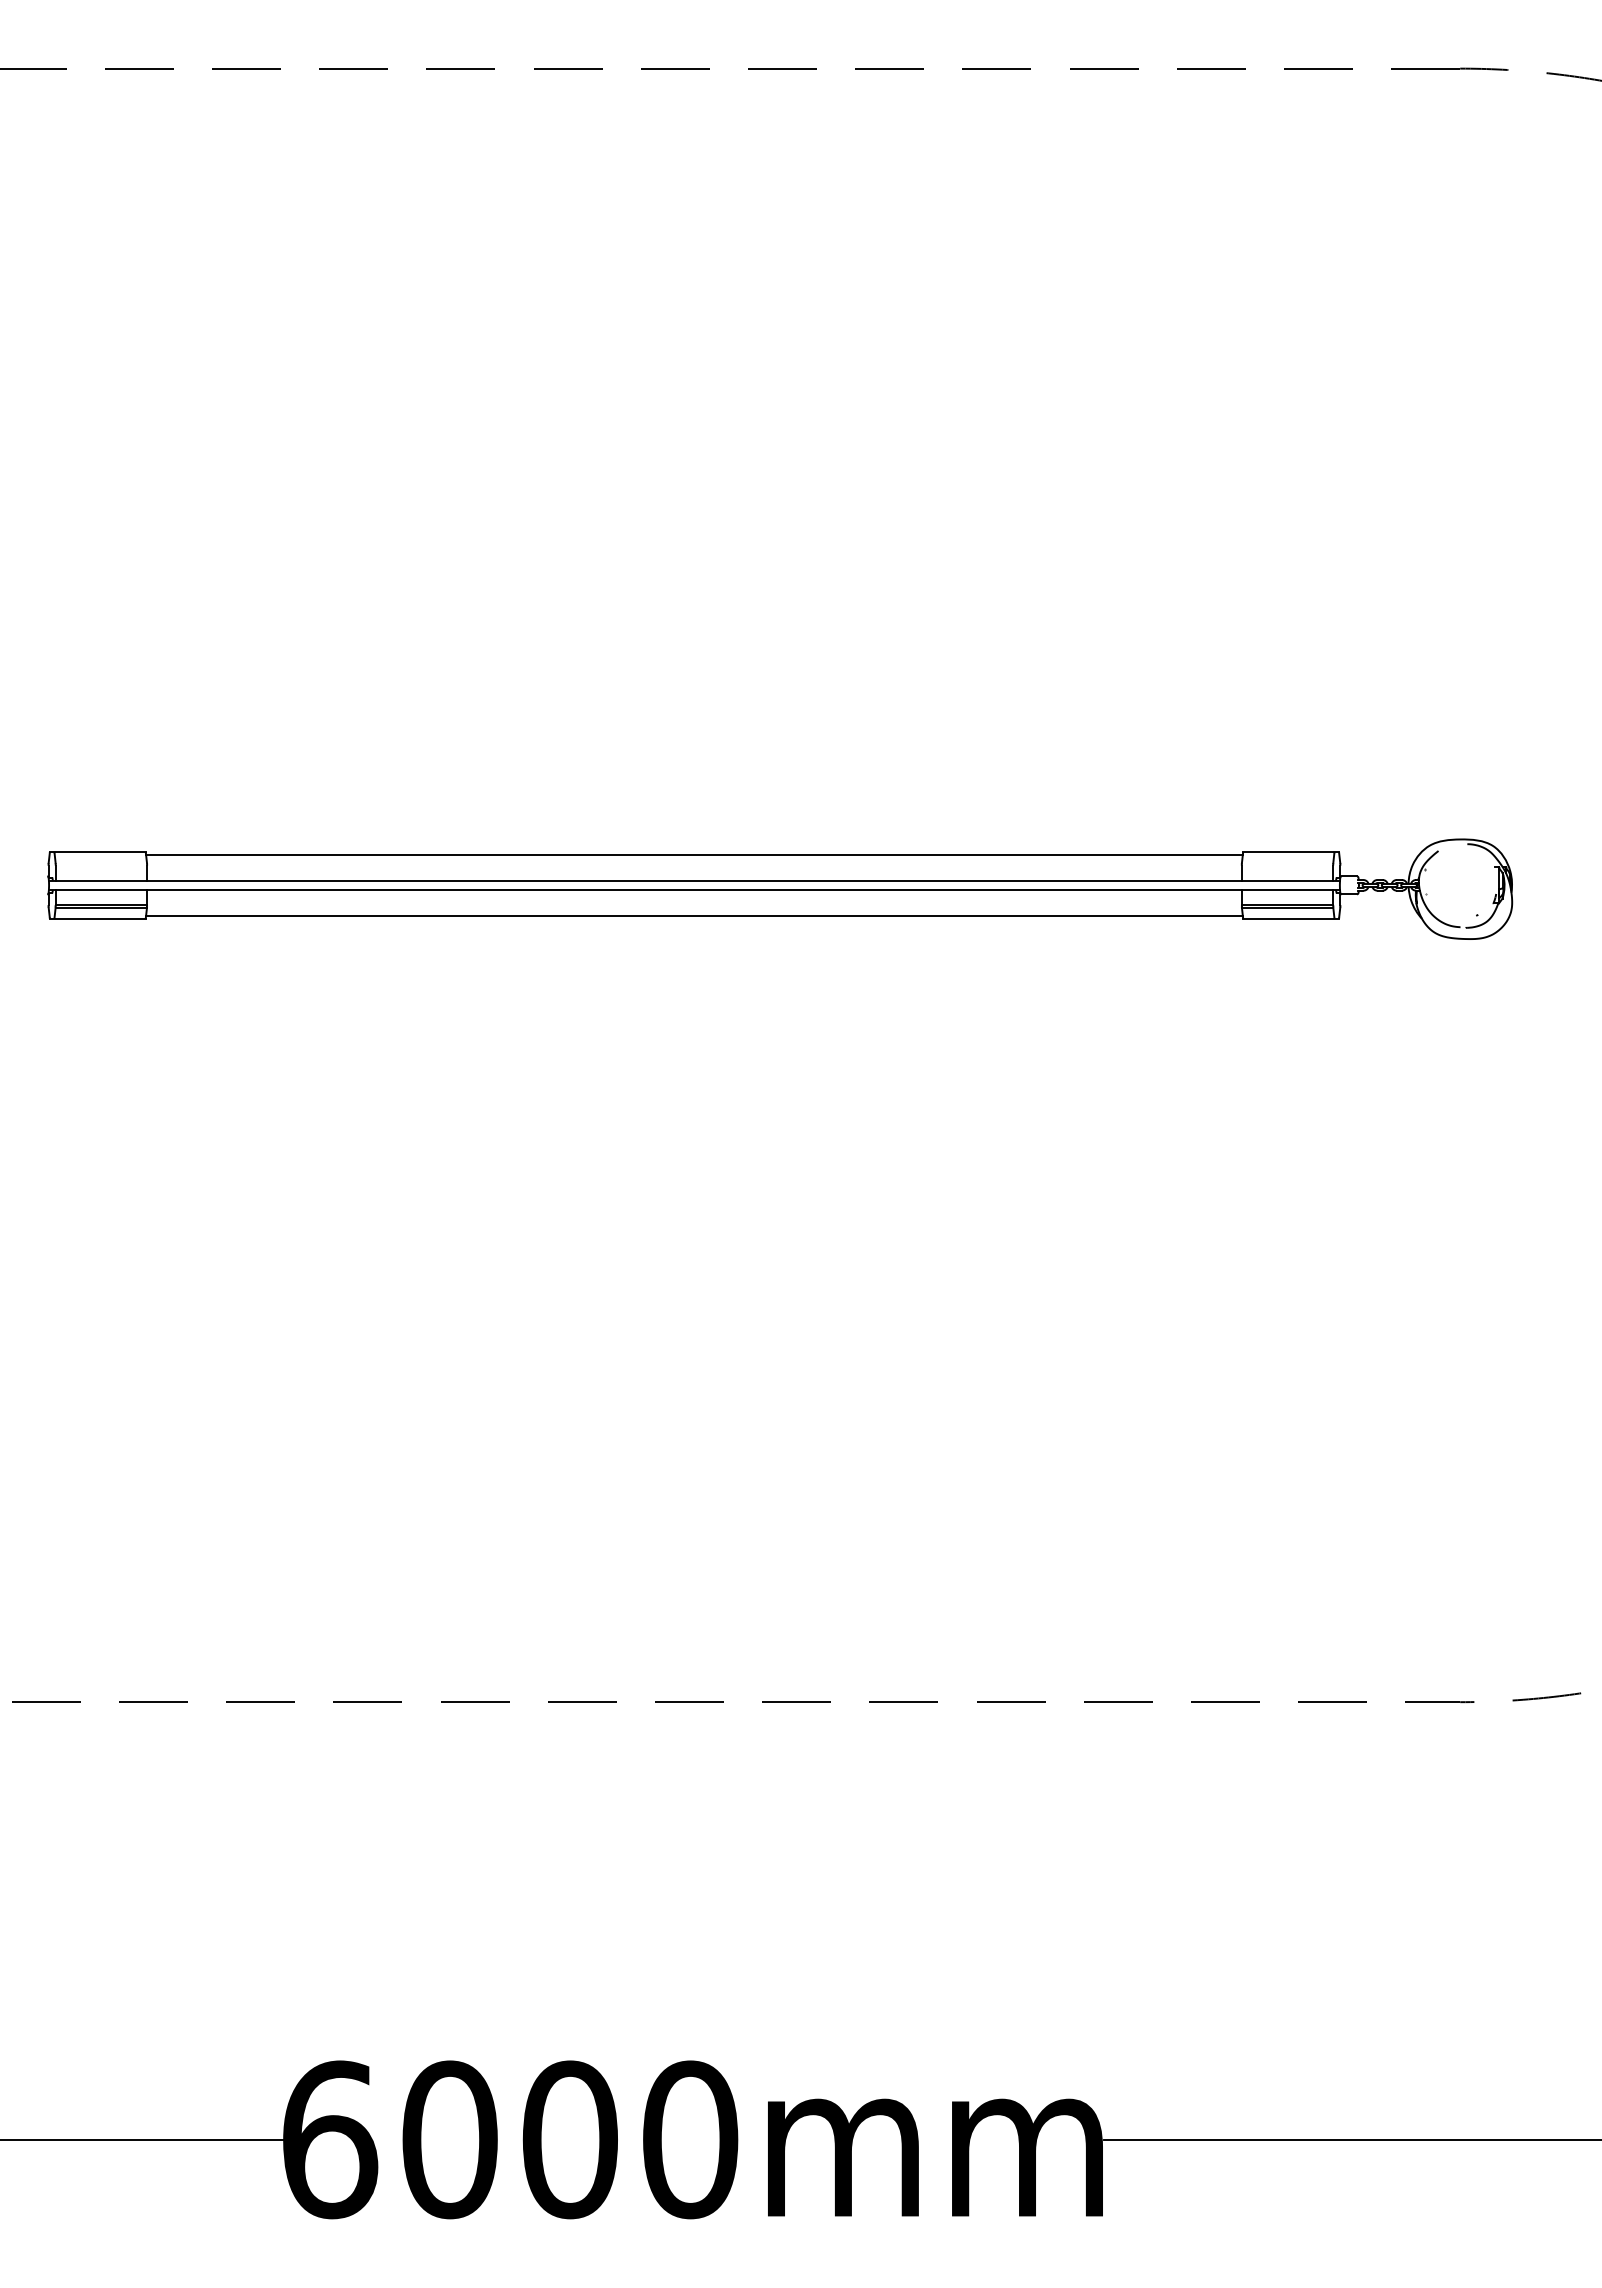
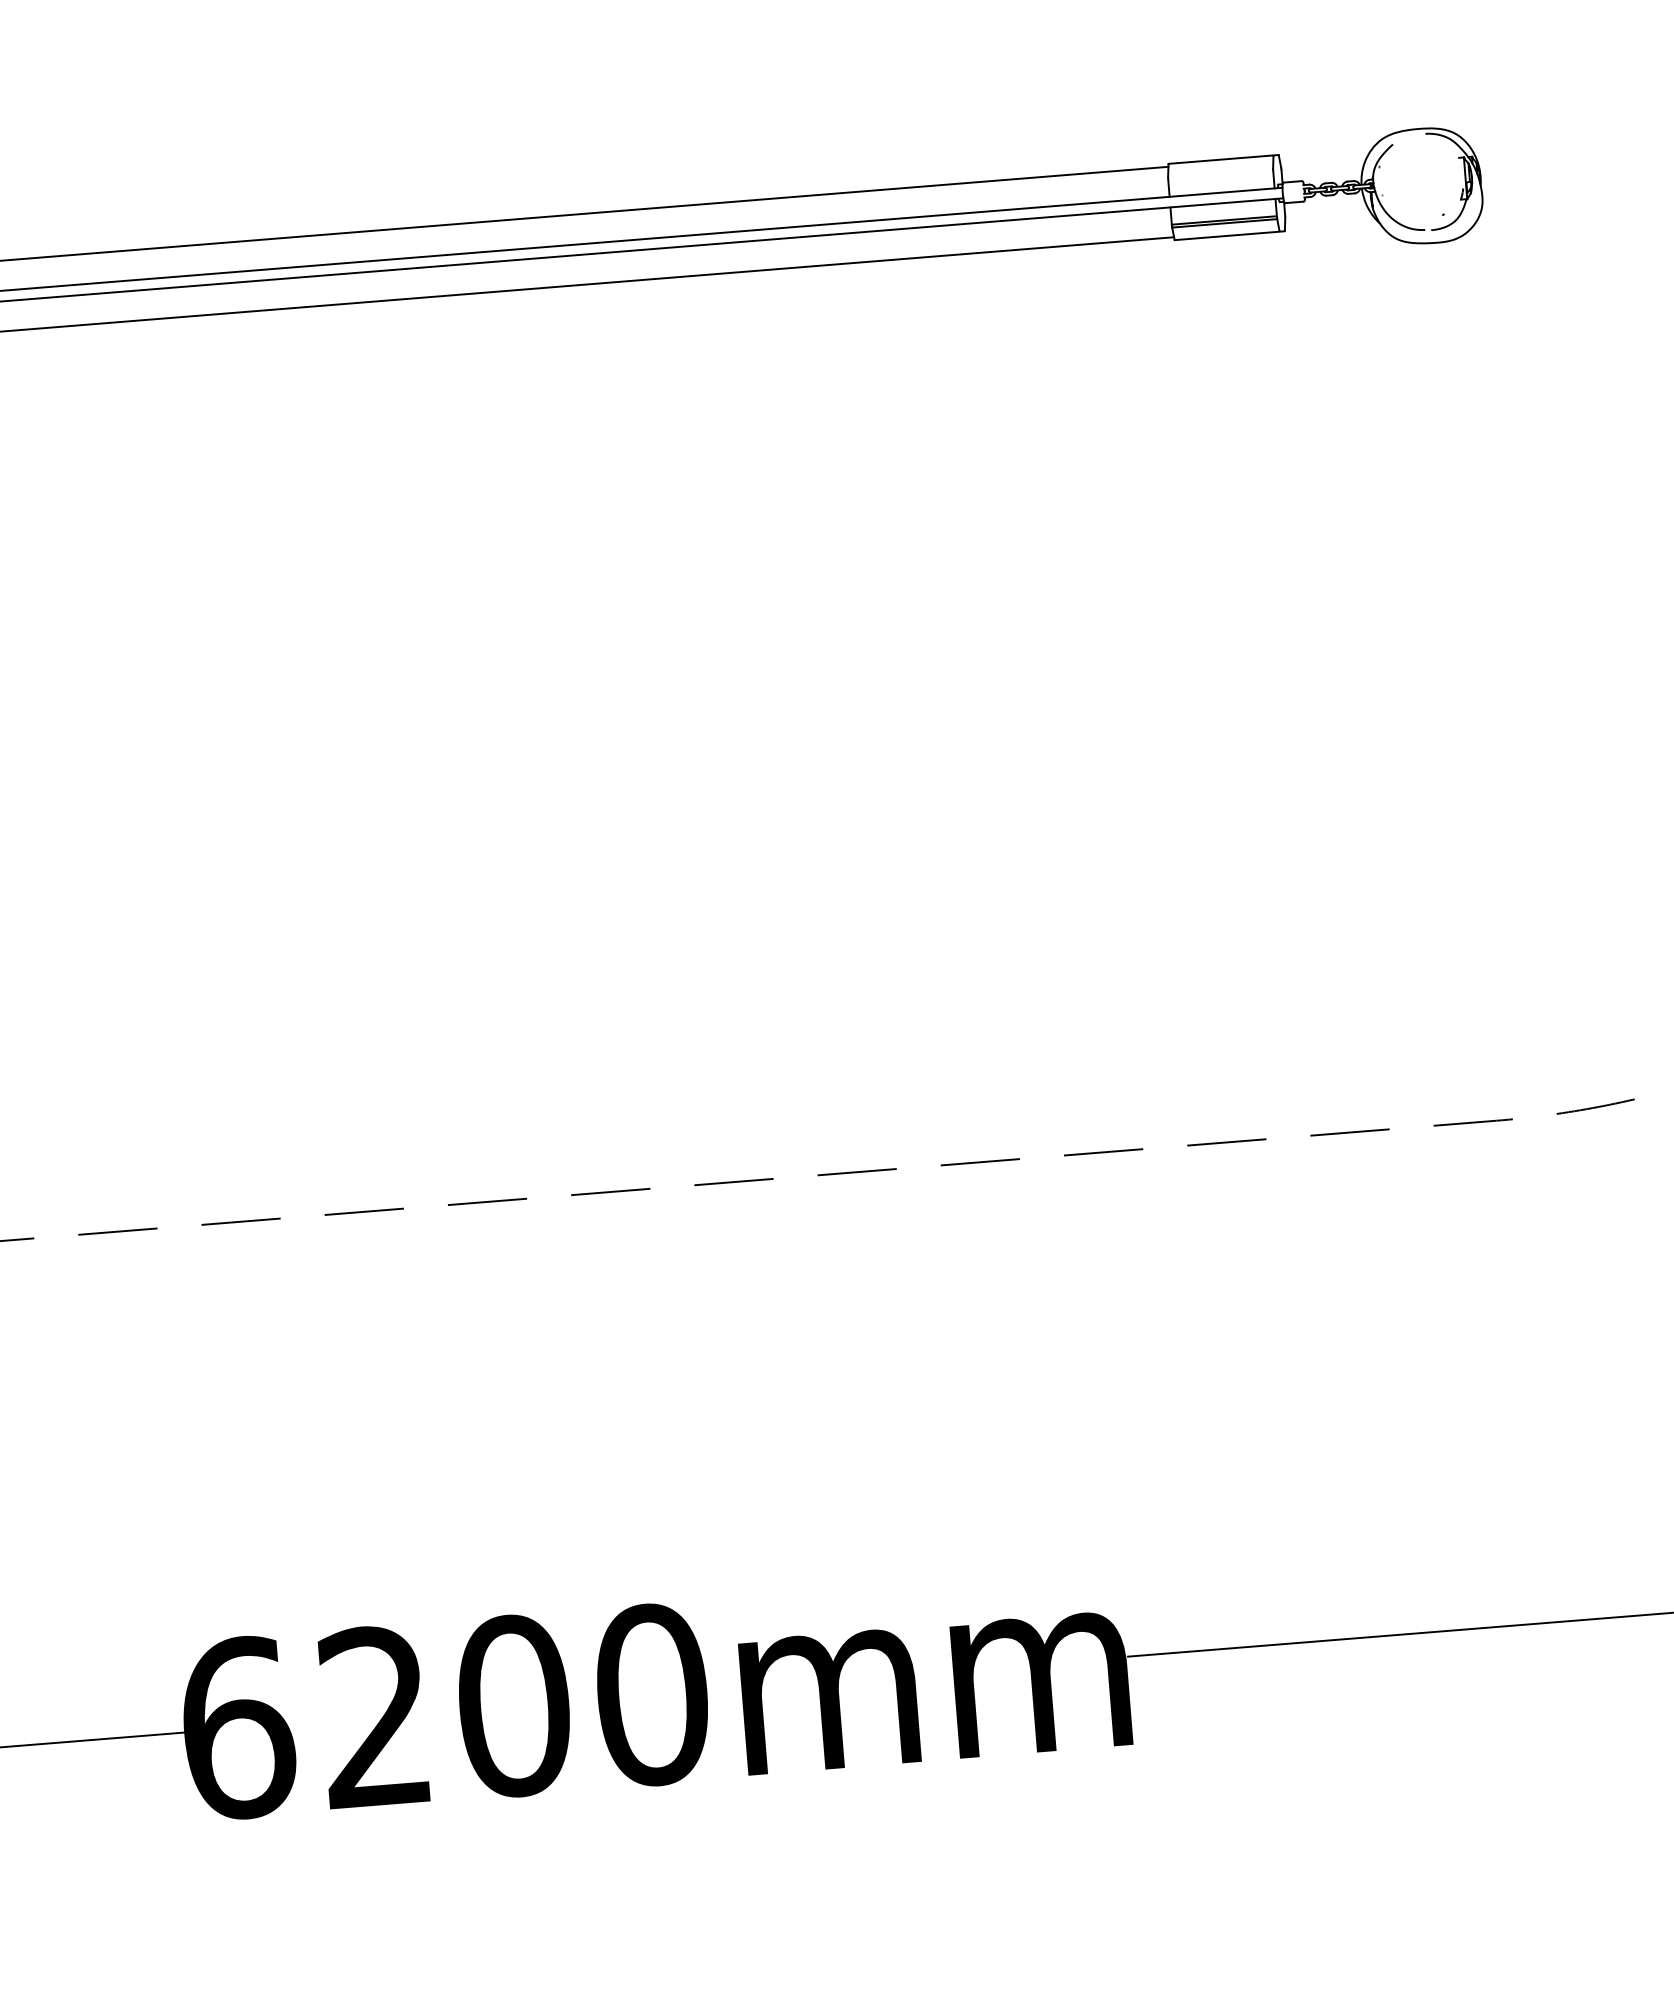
text: (449, 2139) -> (375, 1716), 6000mm -> 6200mm

